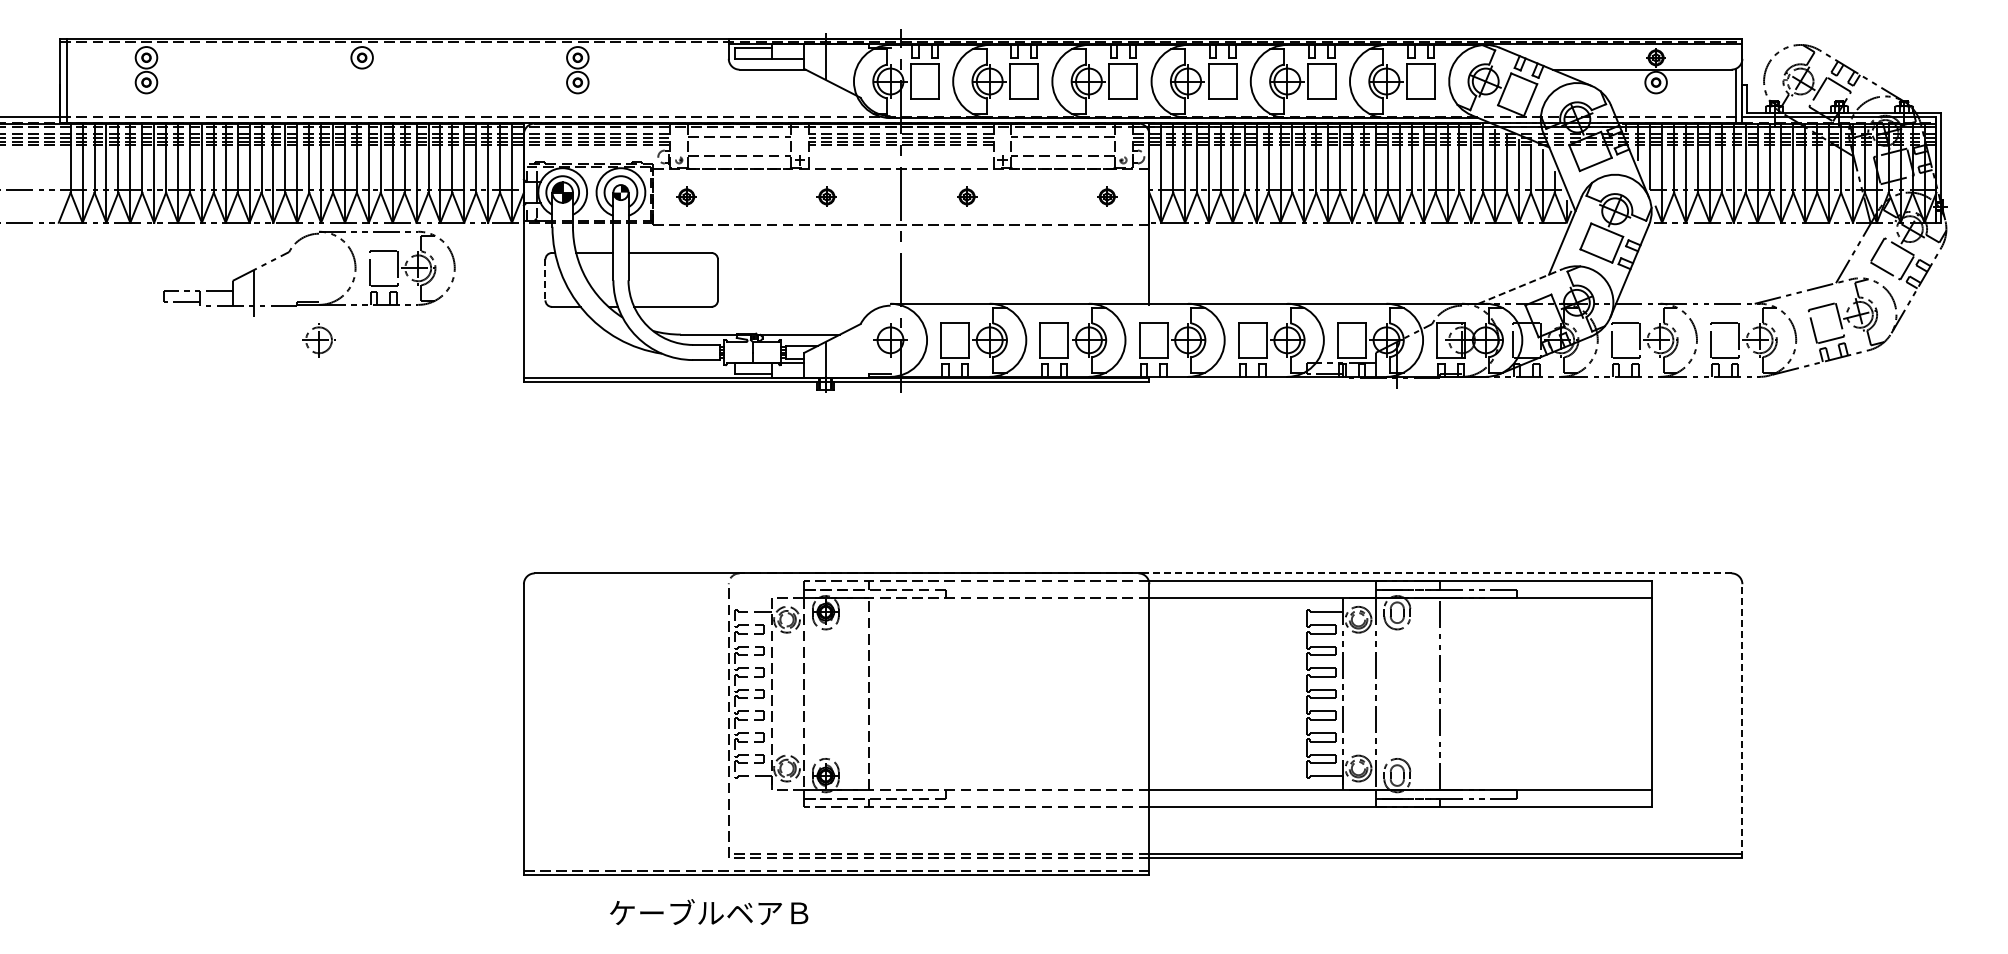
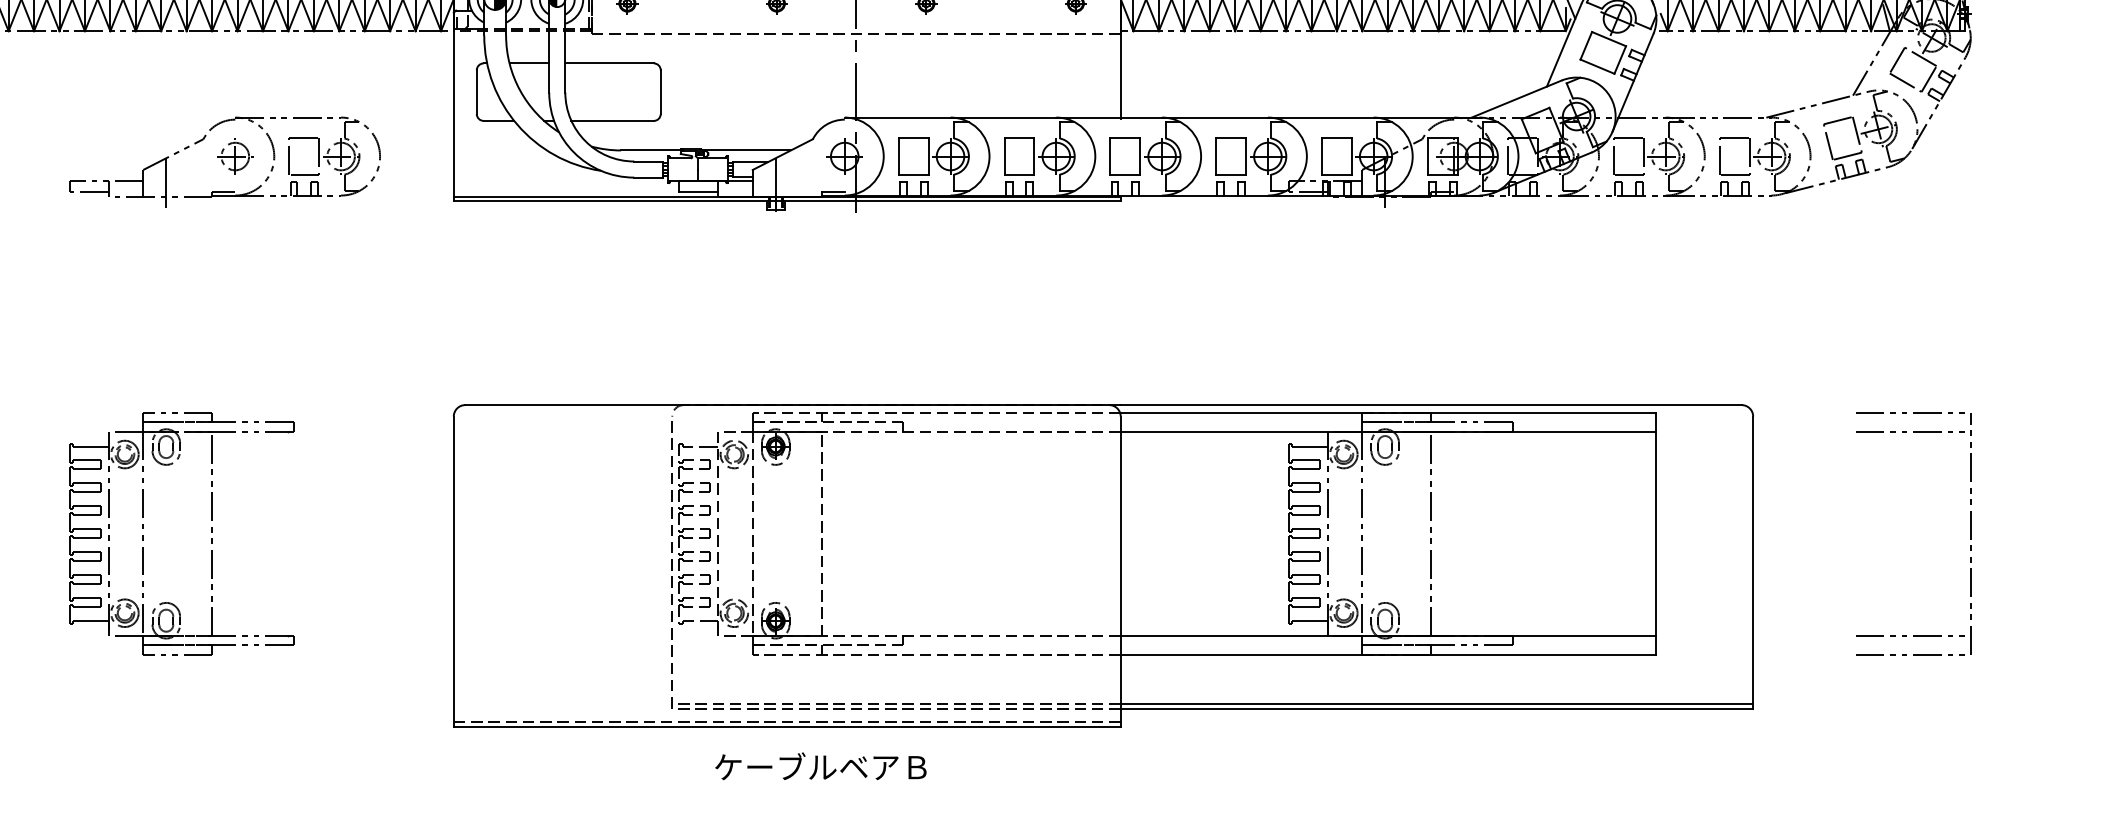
line: (545, 280) -> (476, 92), dashed -> solid
line: (1520, 286) -> (1516, 99), dashed -> solid
part: (309, 301) -> (225, 191), moved
line: (1439, 573) -> (1430, 405), dashed -> solid
part: (296, 692) -> (211, 532), added
part: (1945, 693) -> (1969, 533), added
line: (1742, 721) -> (1753, 563), dashed -> solid
text: (709, 911) -> (821, 765), moved

